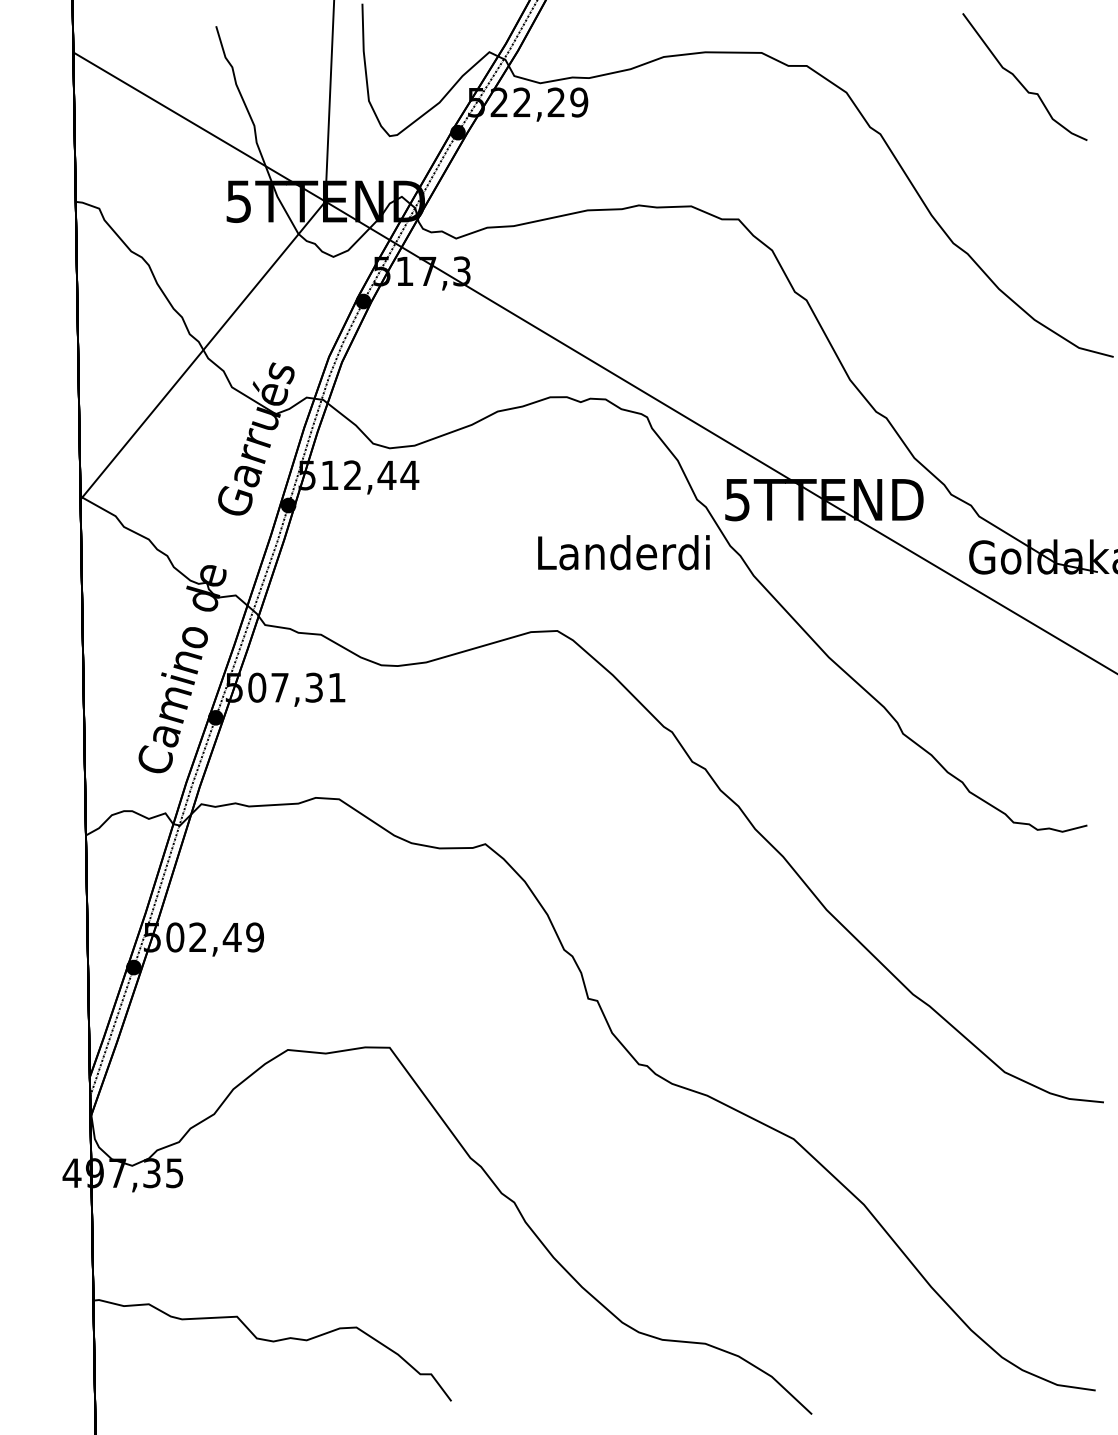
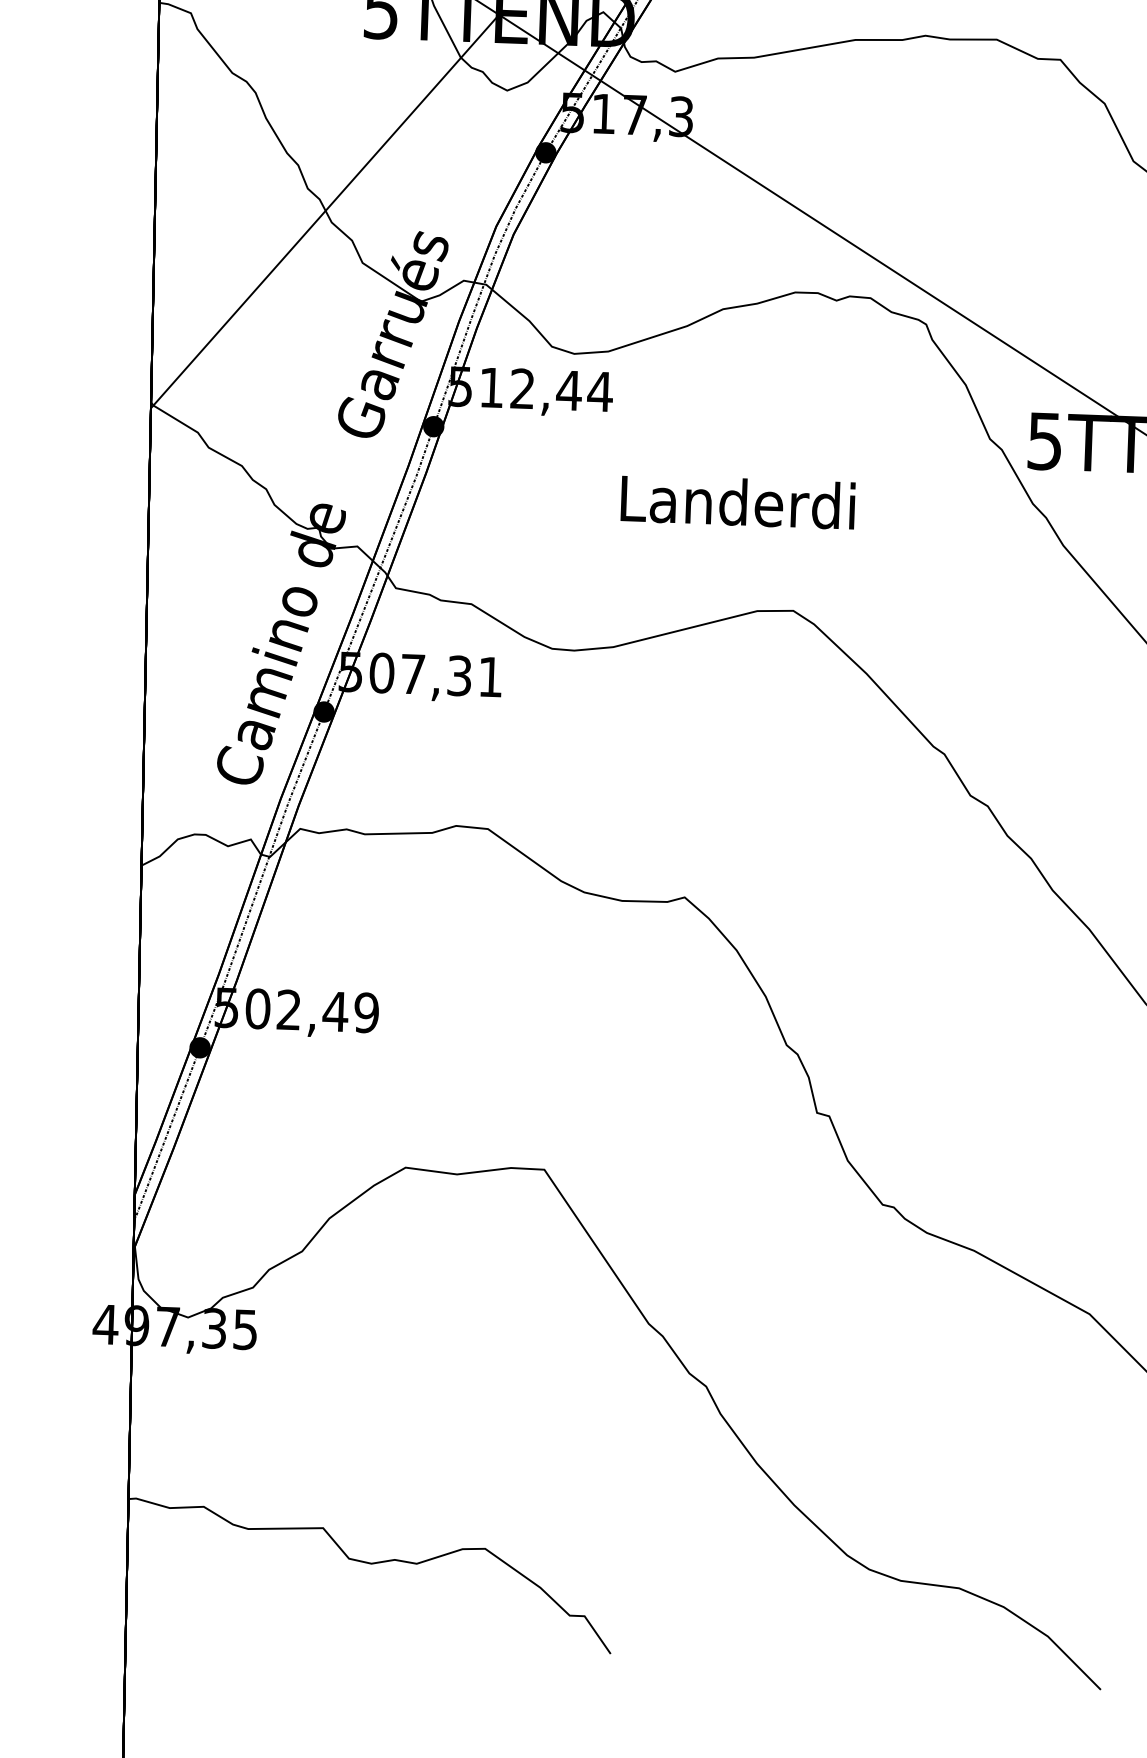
text: (623, 552) -> (737, 501), moved

